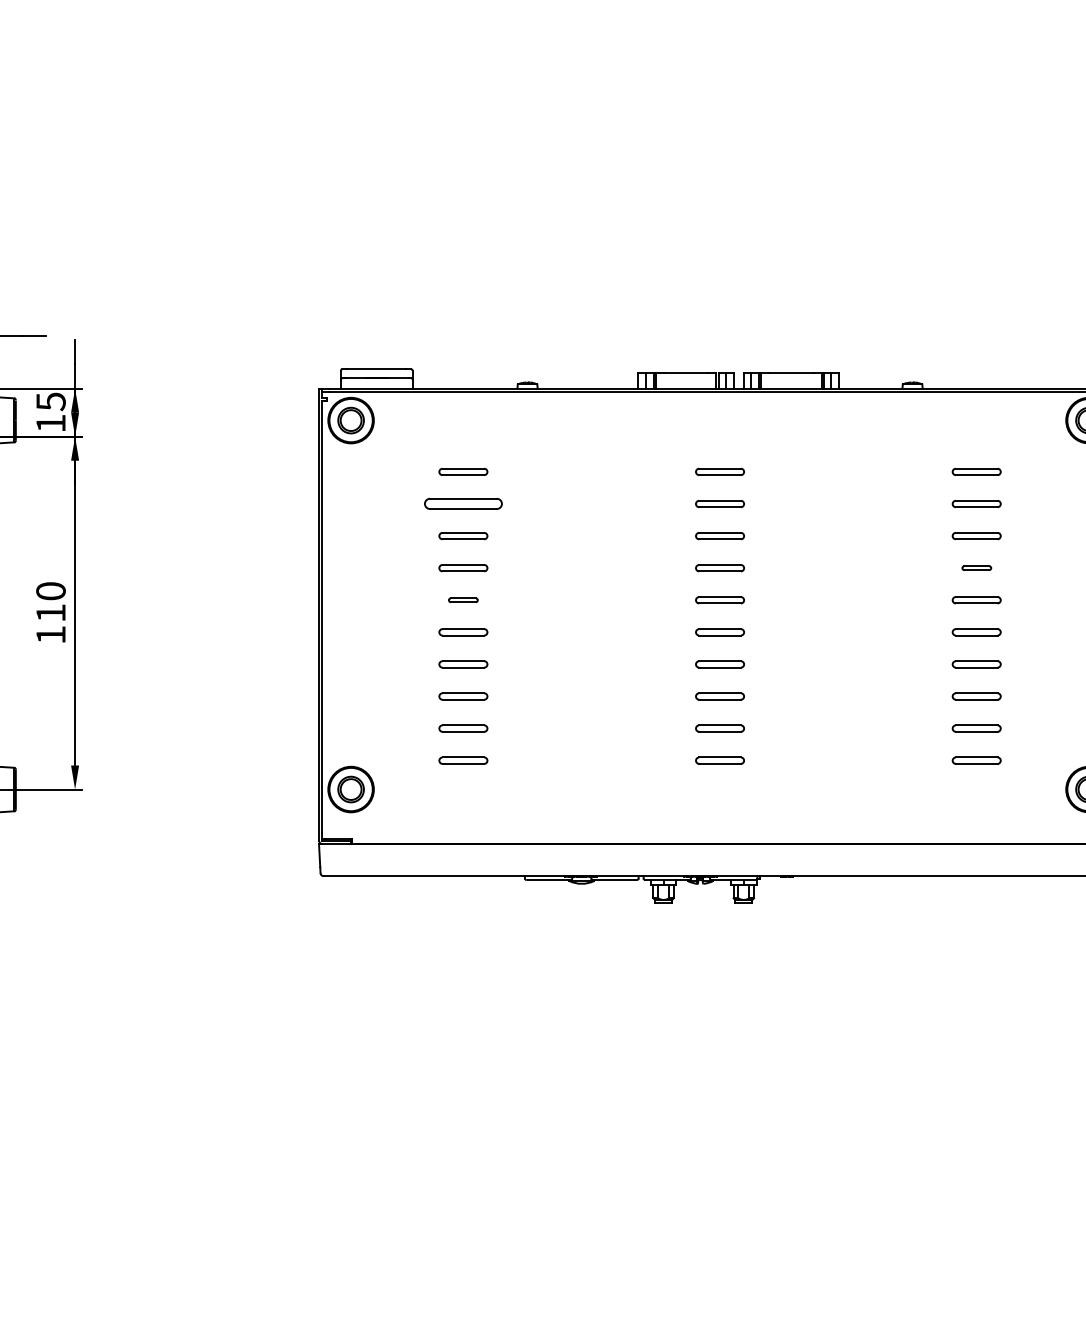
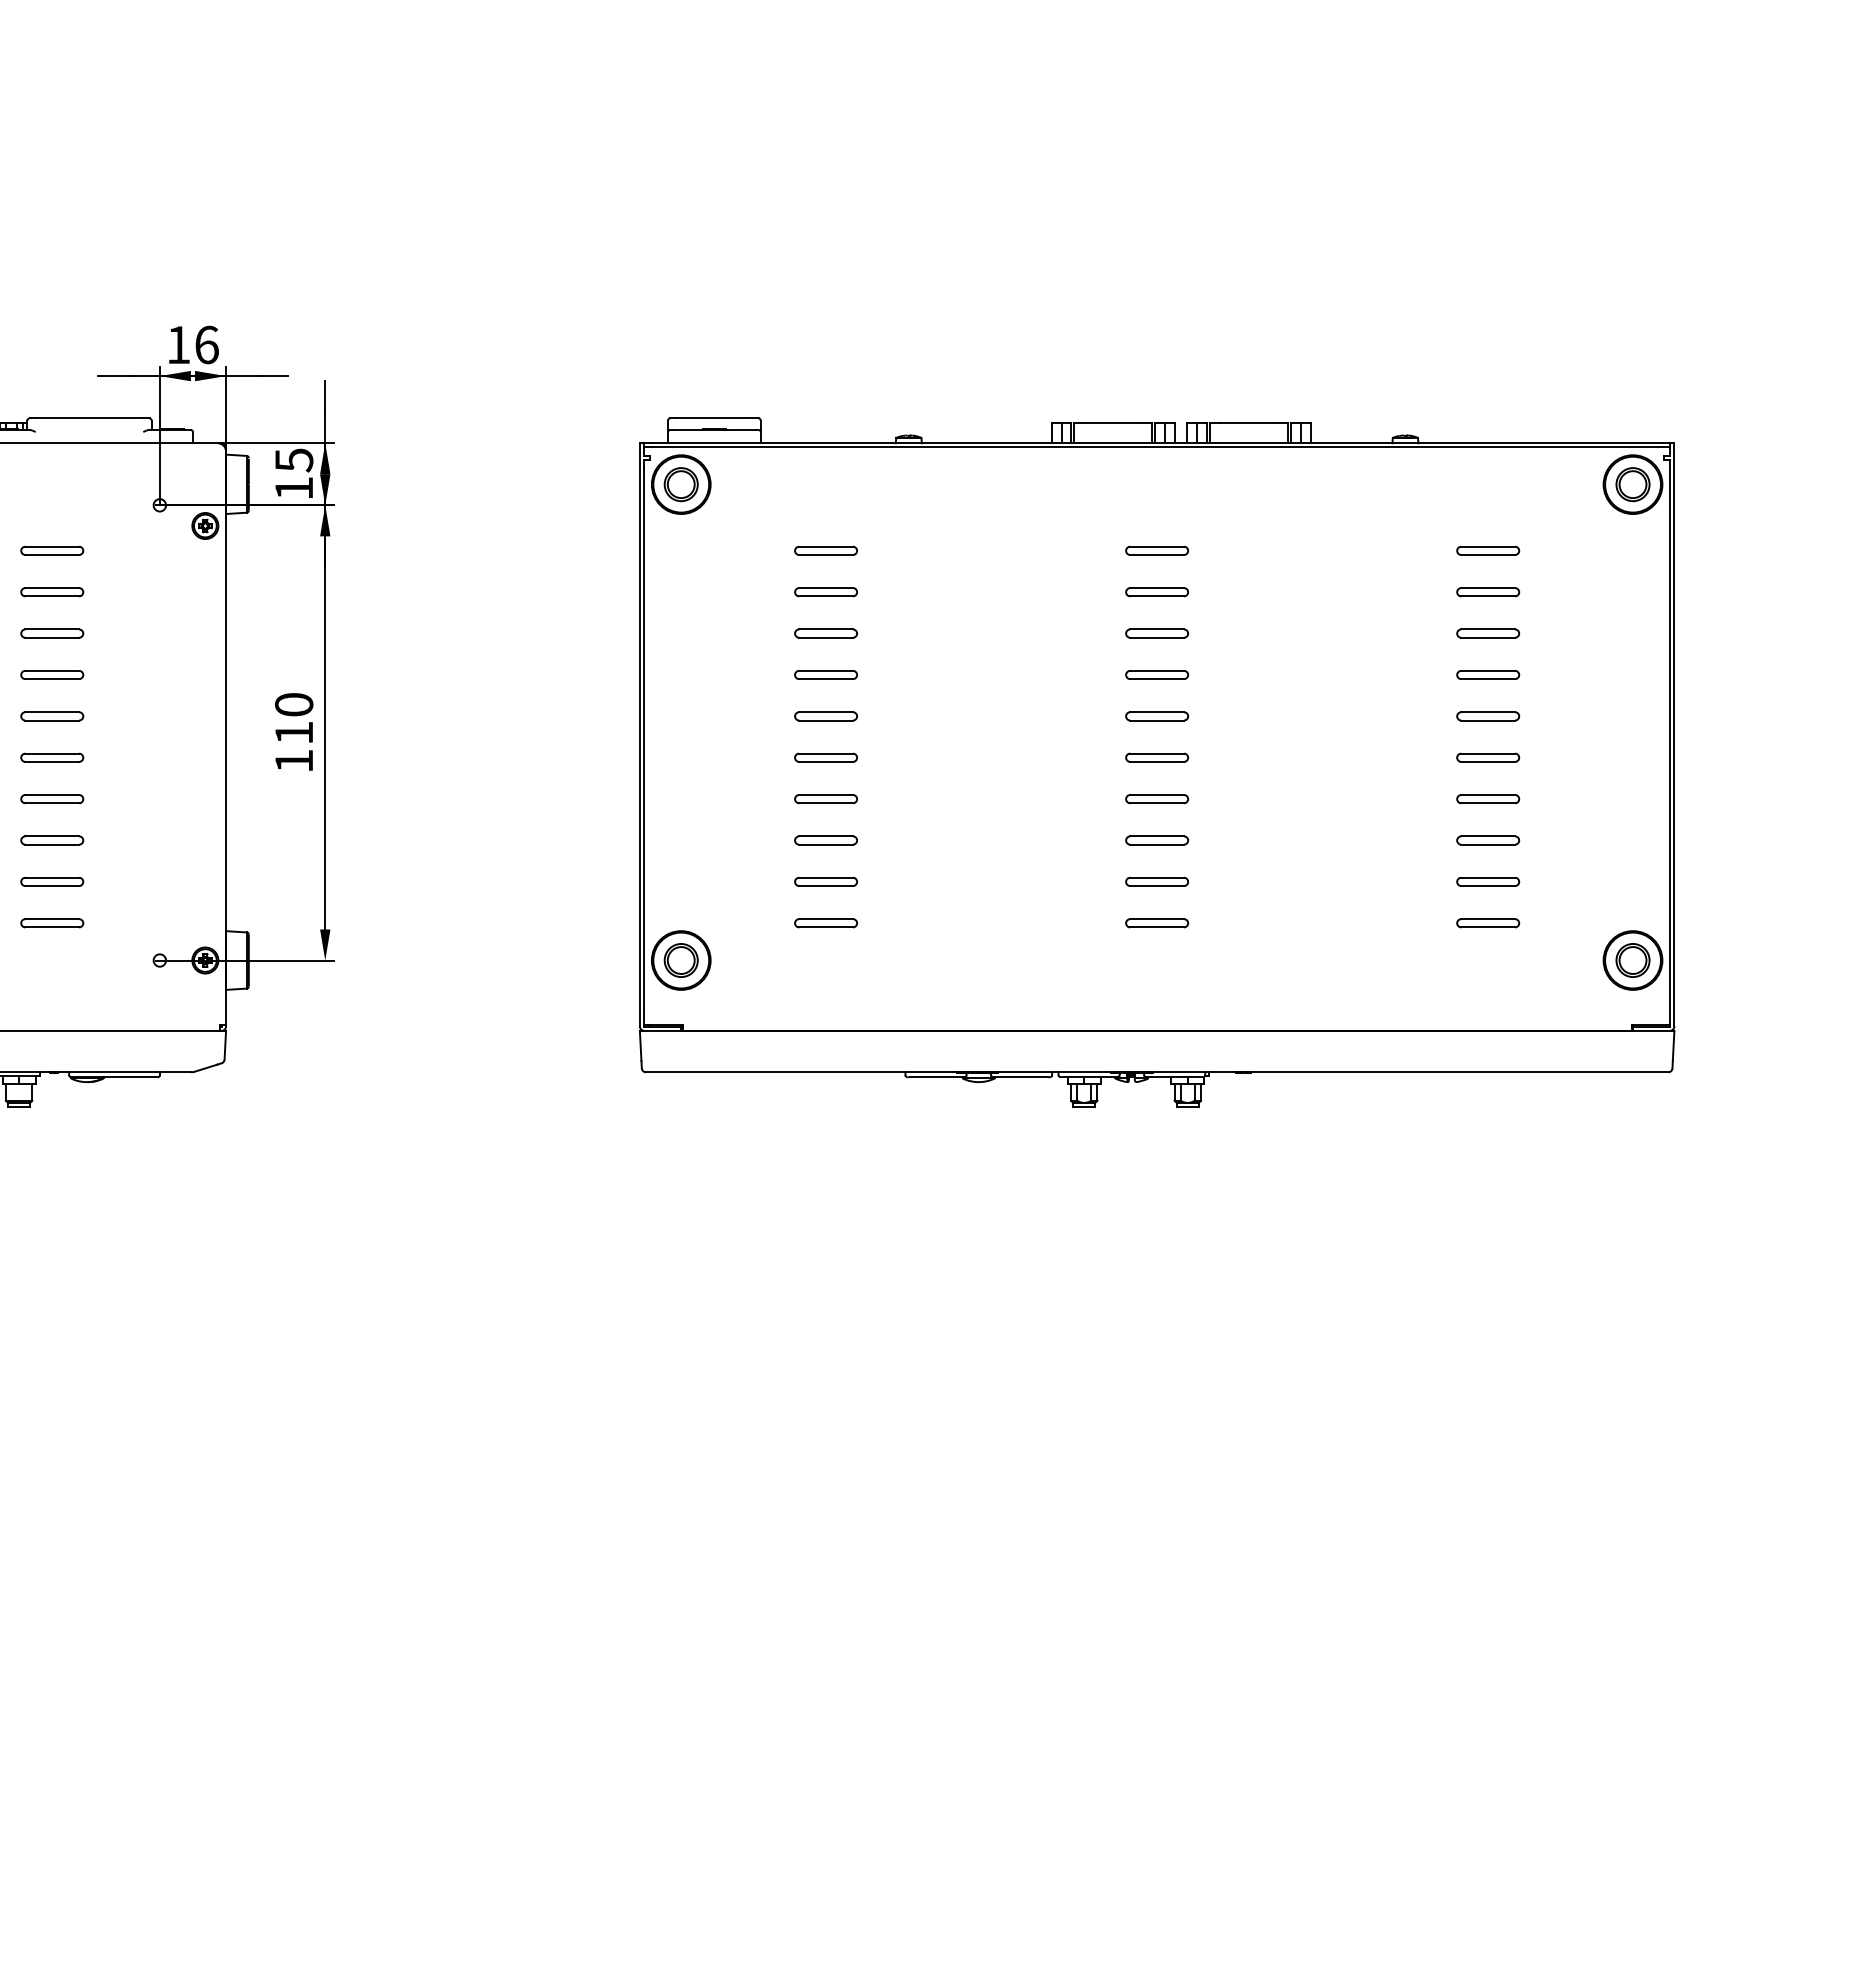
part: (462, 504) -> (825, 592), size x0.62
part: (976, 567) -> (1488, 674), size x1.67
part: (462, 600) -> (825, 716), size x1.67

